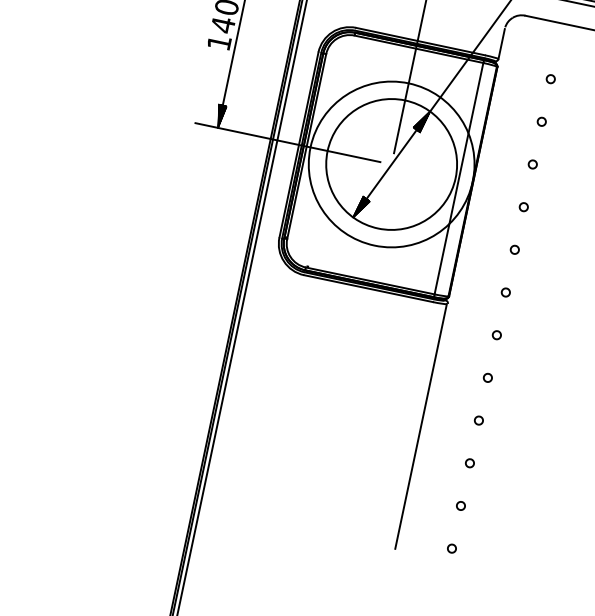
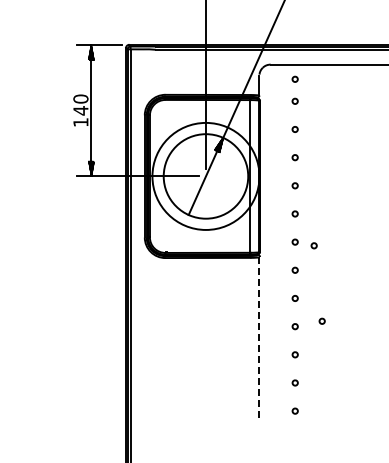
part: (557, 44) -> (294, 78), added
hatch: (361, 207) -> (192, 207), removed
part: (532, 303) -> (313, 245), added
part: (520, 419) -> (321, 320), added
line: (421, 427) -> (259, 338), solid -> dashed

